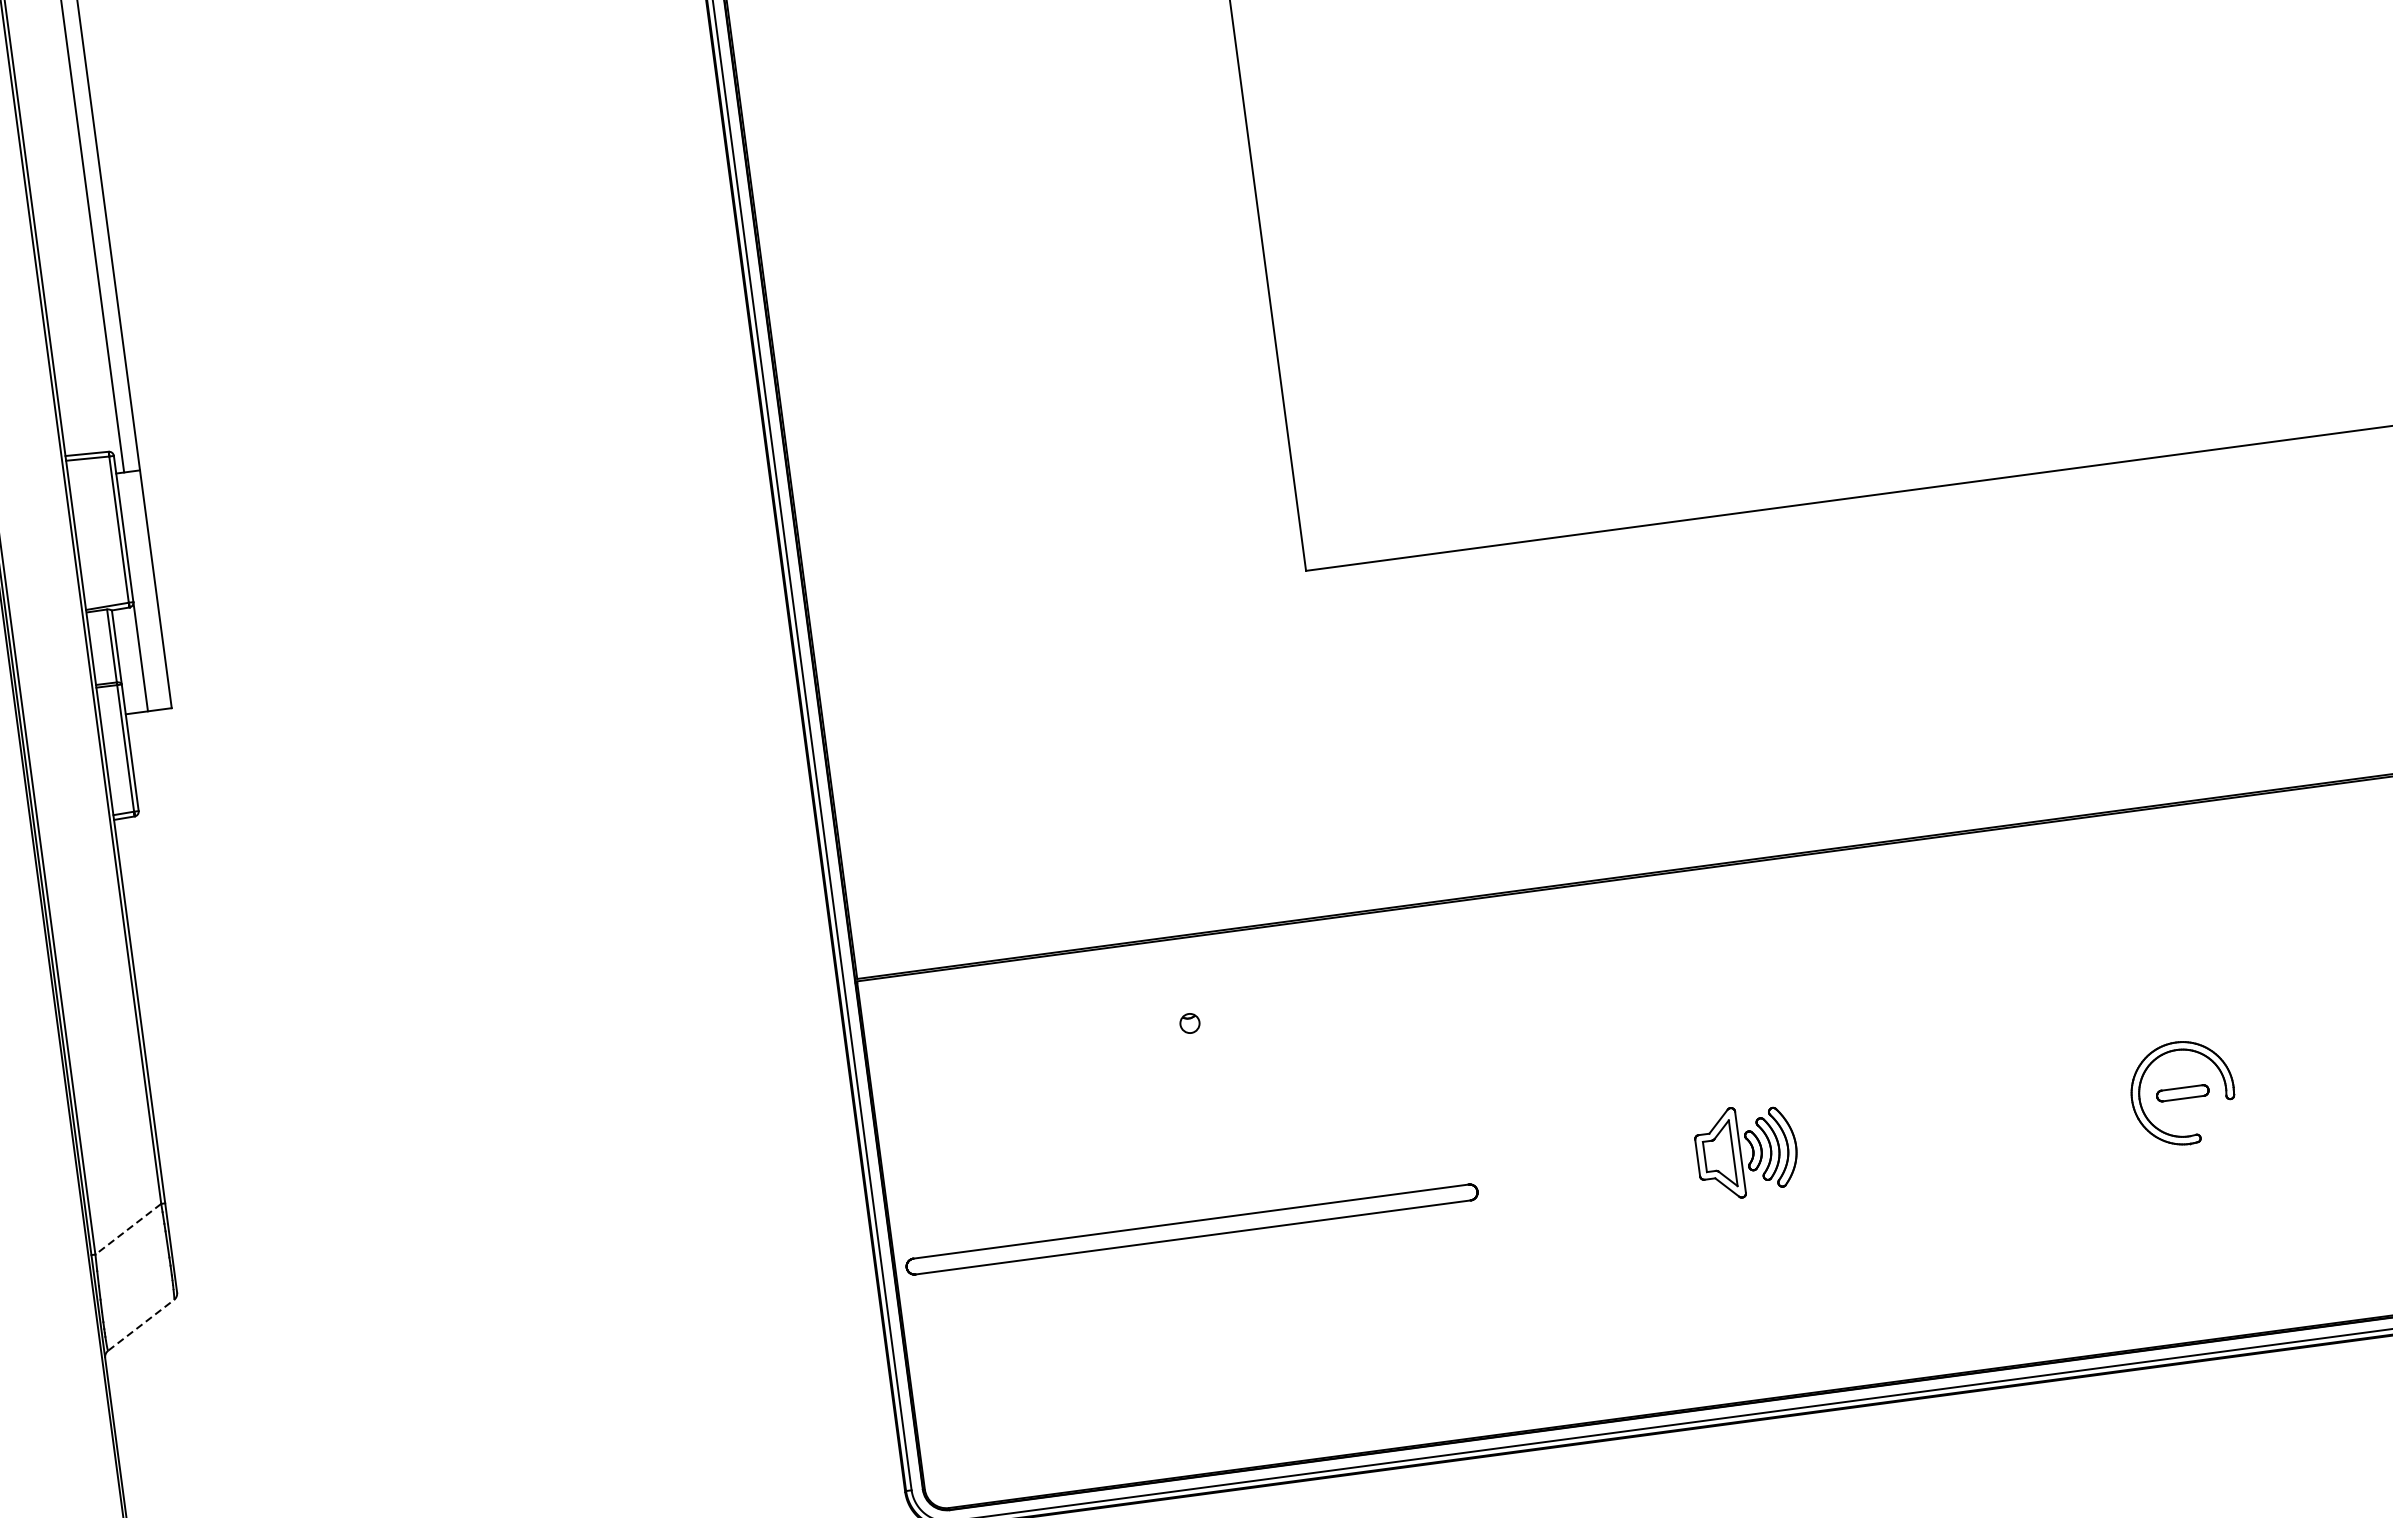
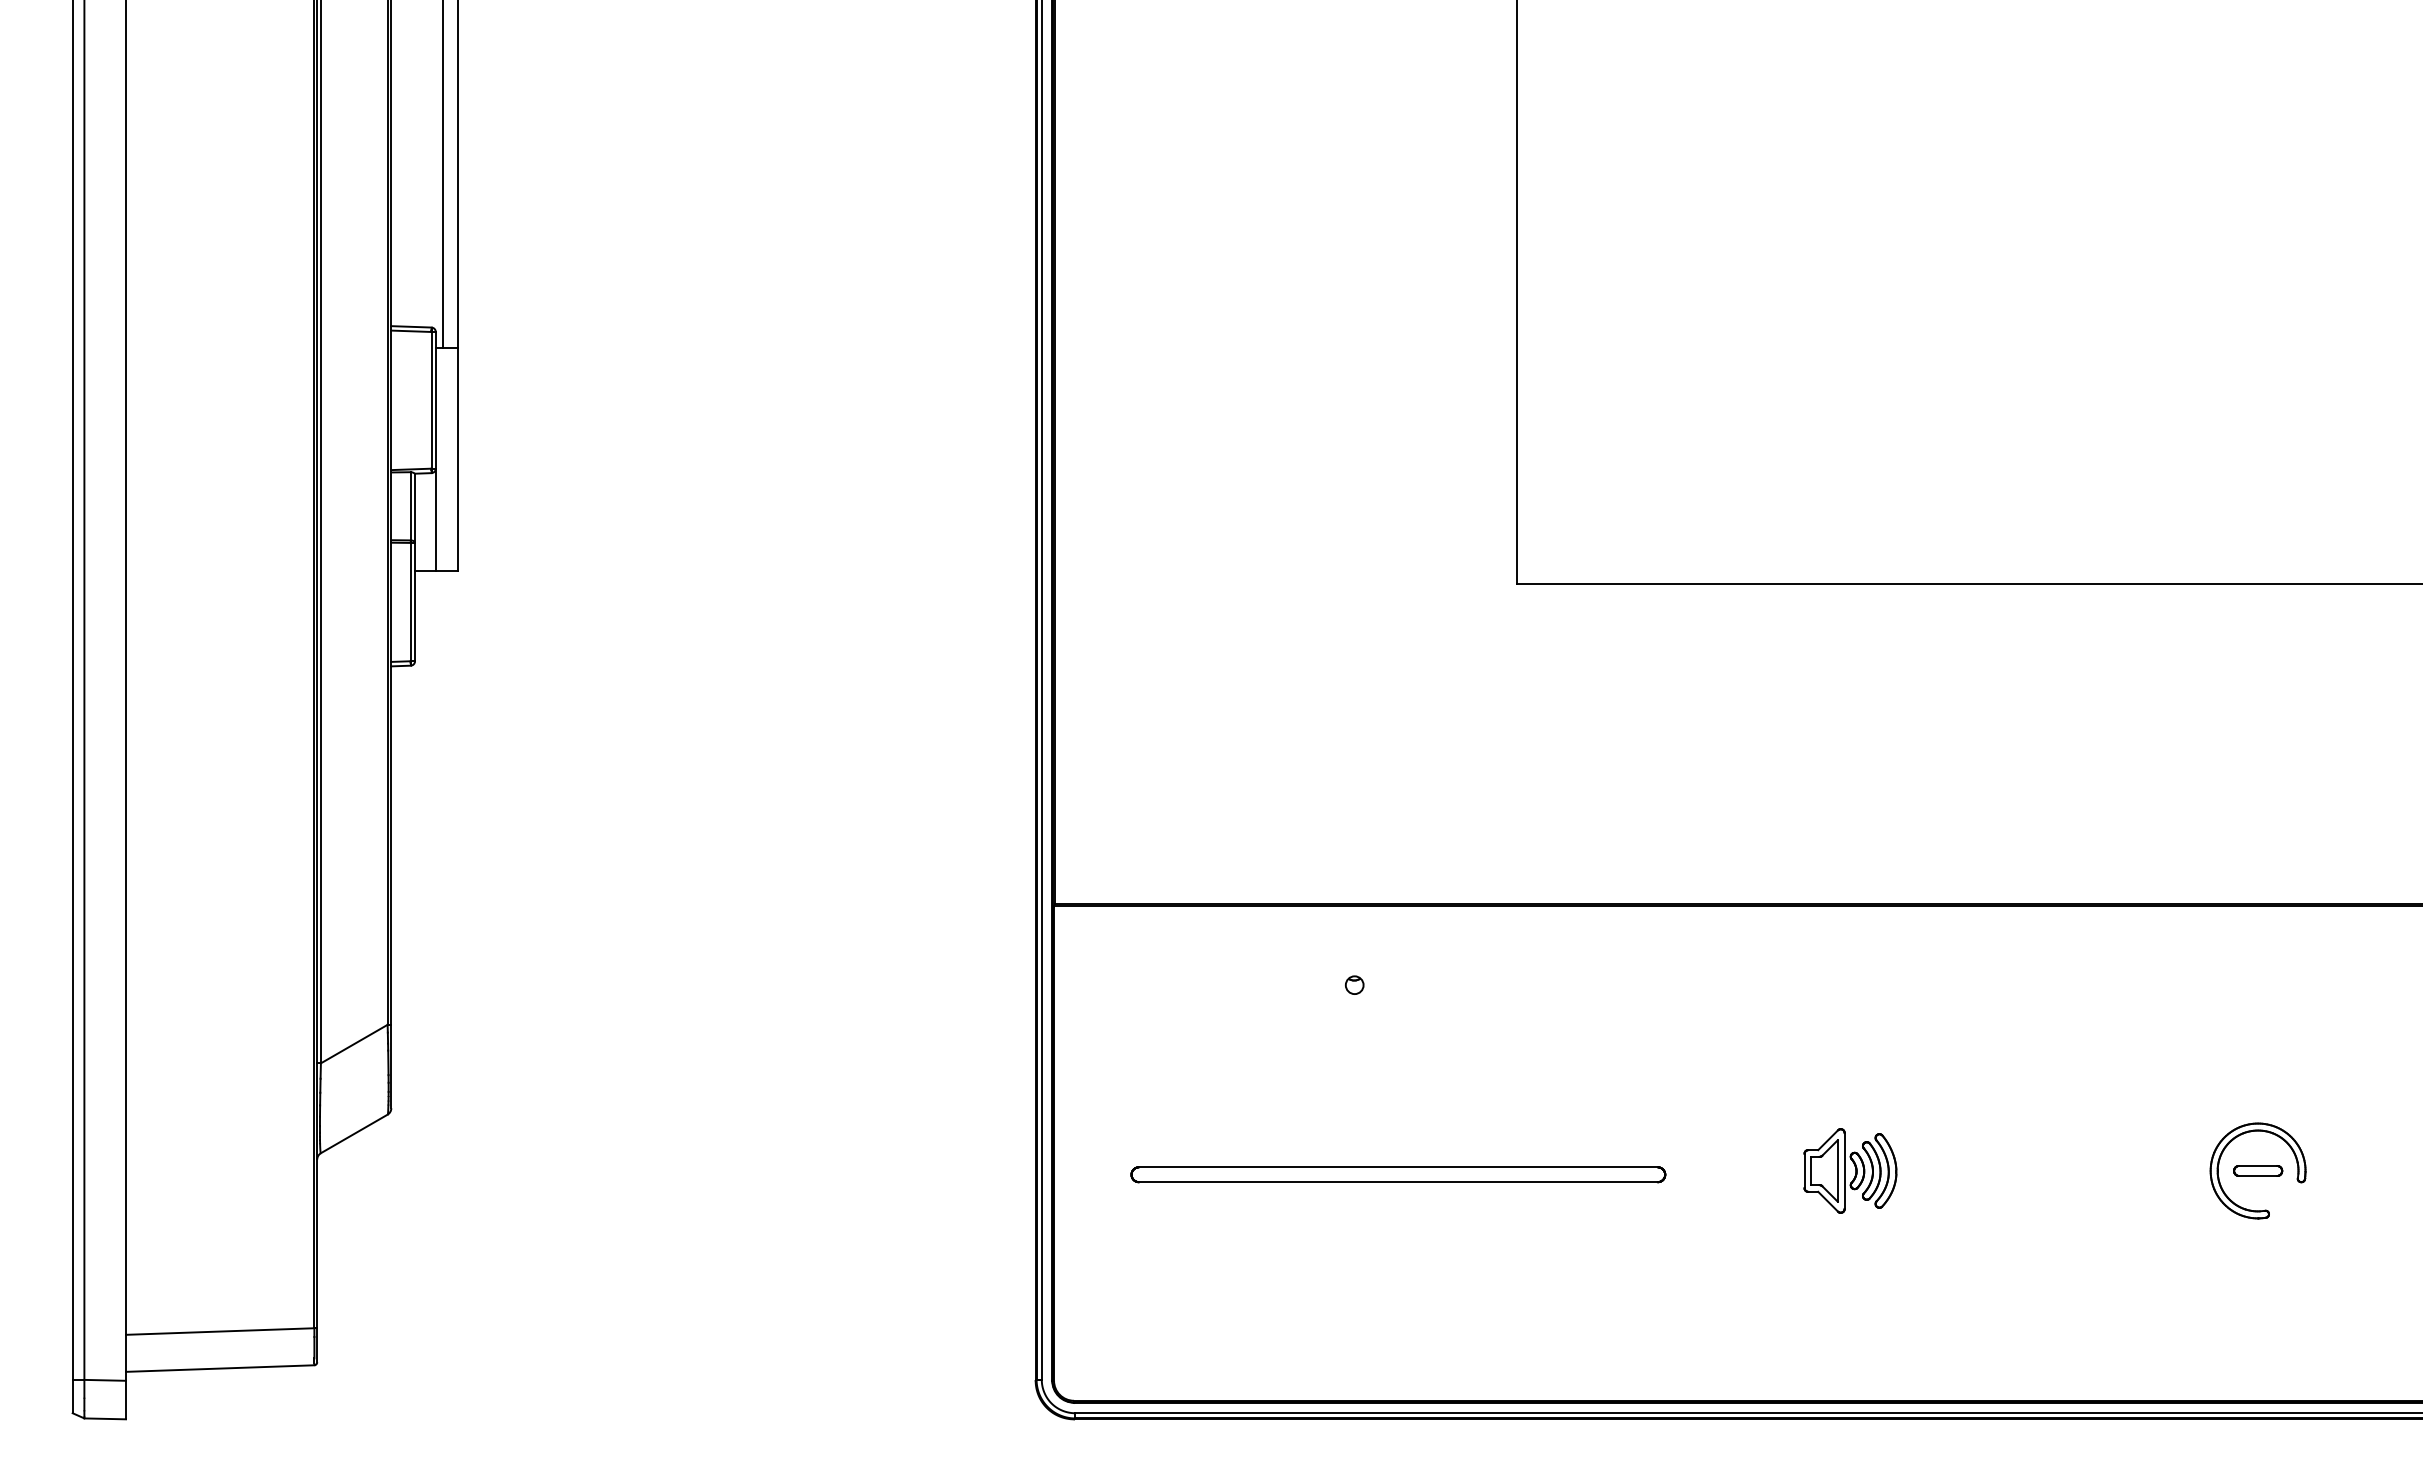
line: (128, 1229) -> (354, 1044), dashed -> solid
part: (1192, 1229) -> (1398, 1174), moved
line: (141, 1324) -> (354, 1133), dashed -> solid

